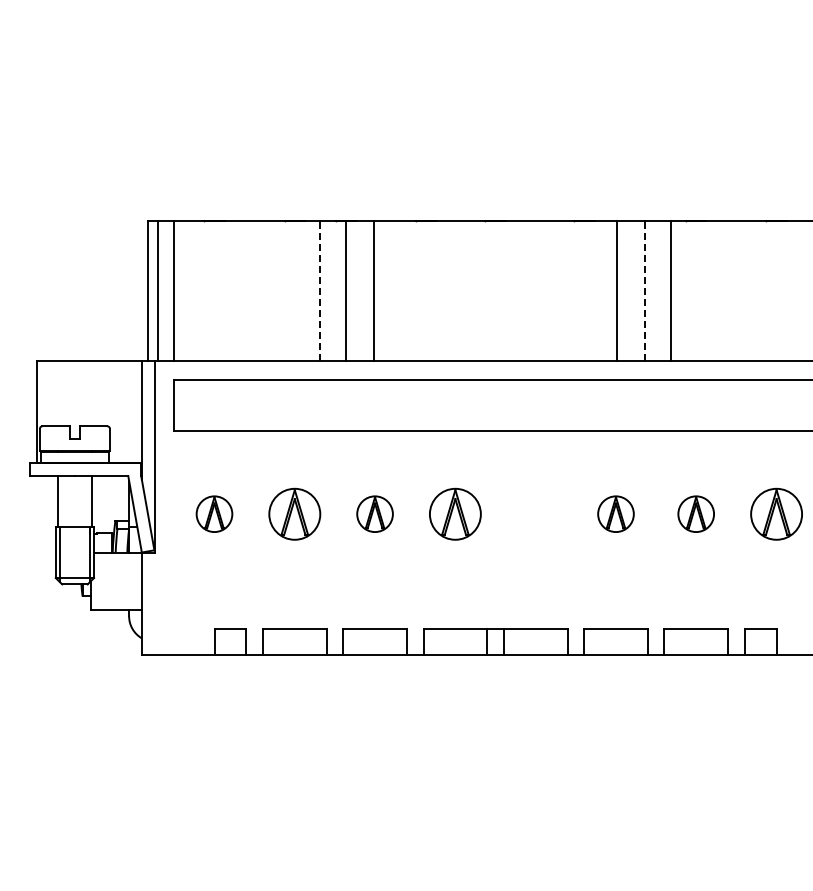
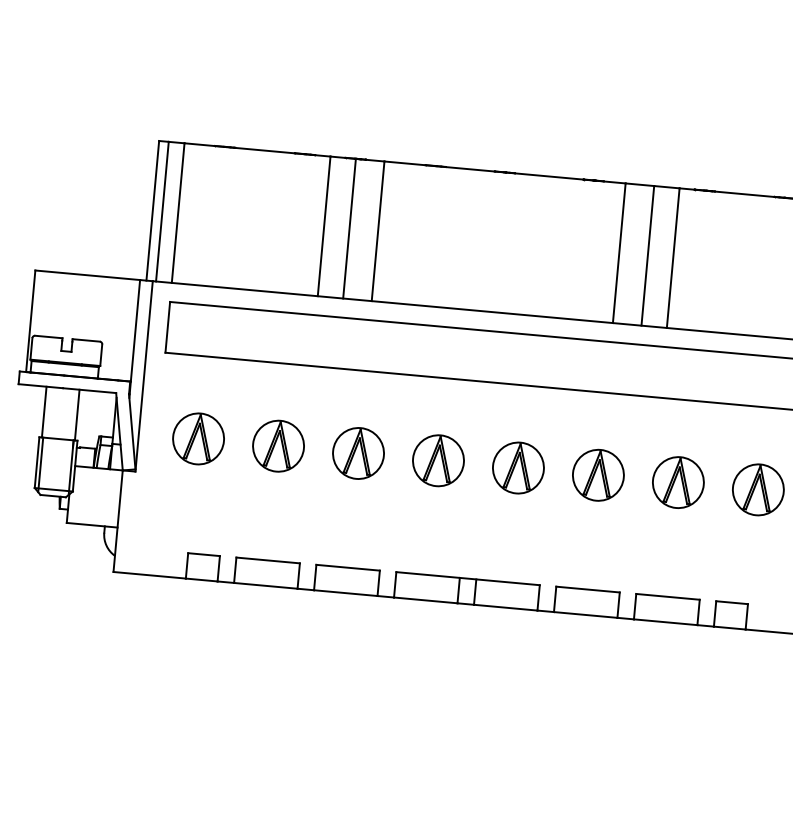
line: (320, 290) -> (324, 225), dashed -> solid
line: (645, 290) -> (648, 255), dashed -> solid
part: (214, 513) -> (198, 438), size x1.43
part: (374, 513) -> (357, 452), size x1.43
part: (535, 513) -> (518, 467), added
part: (615, 513) -> (597, 474), size x1.43
part: (695, 513) -> (677, 481), size x1.43

